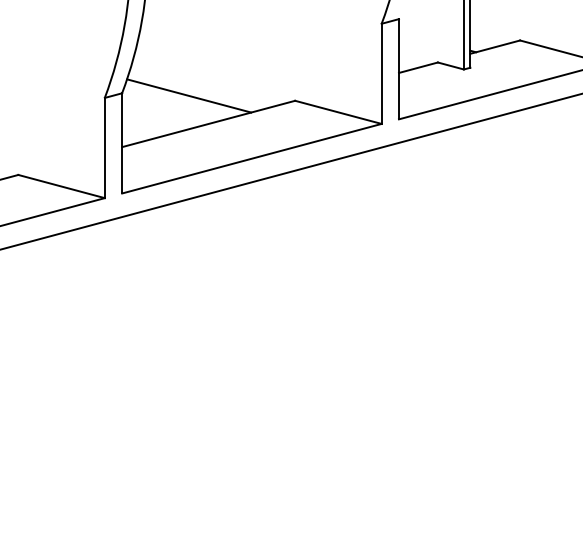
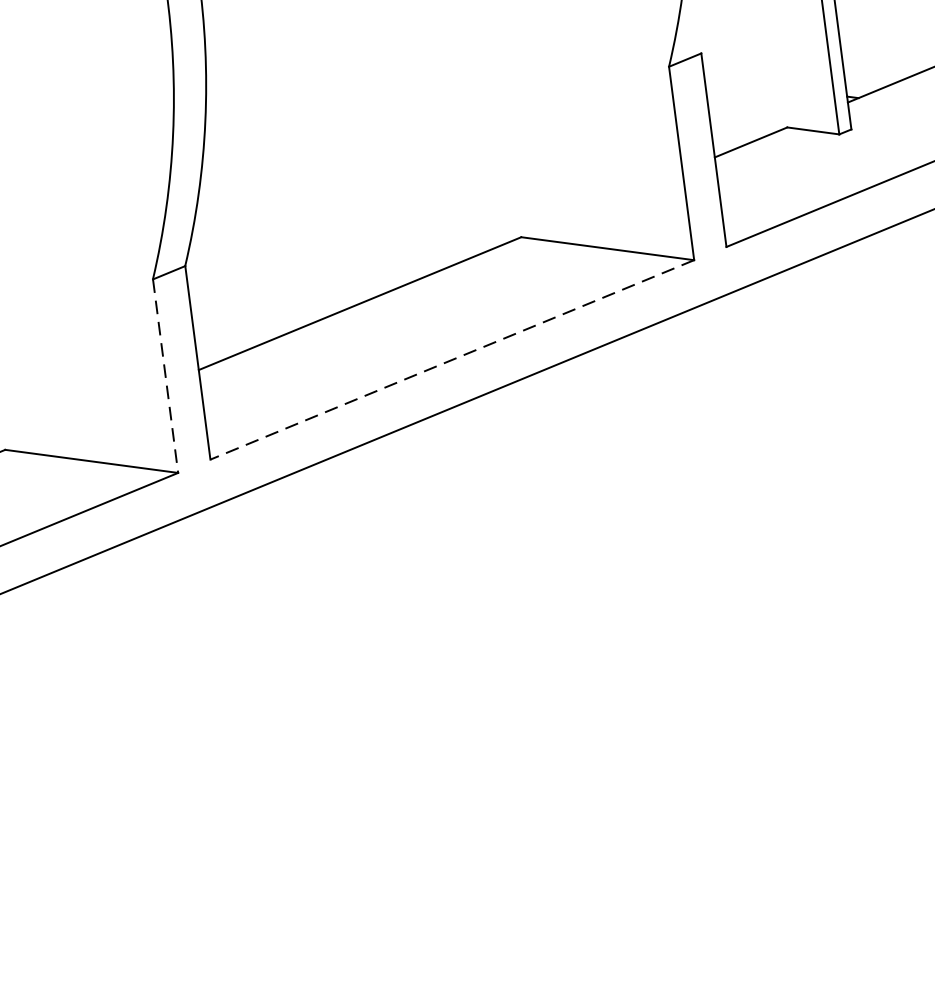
line: (189, 95) -> (315, 253), removed
line: (104, 148) -> (165, 377), solid -> dashed
line: (251, 158) -> (451, 359), solid -> dashed

